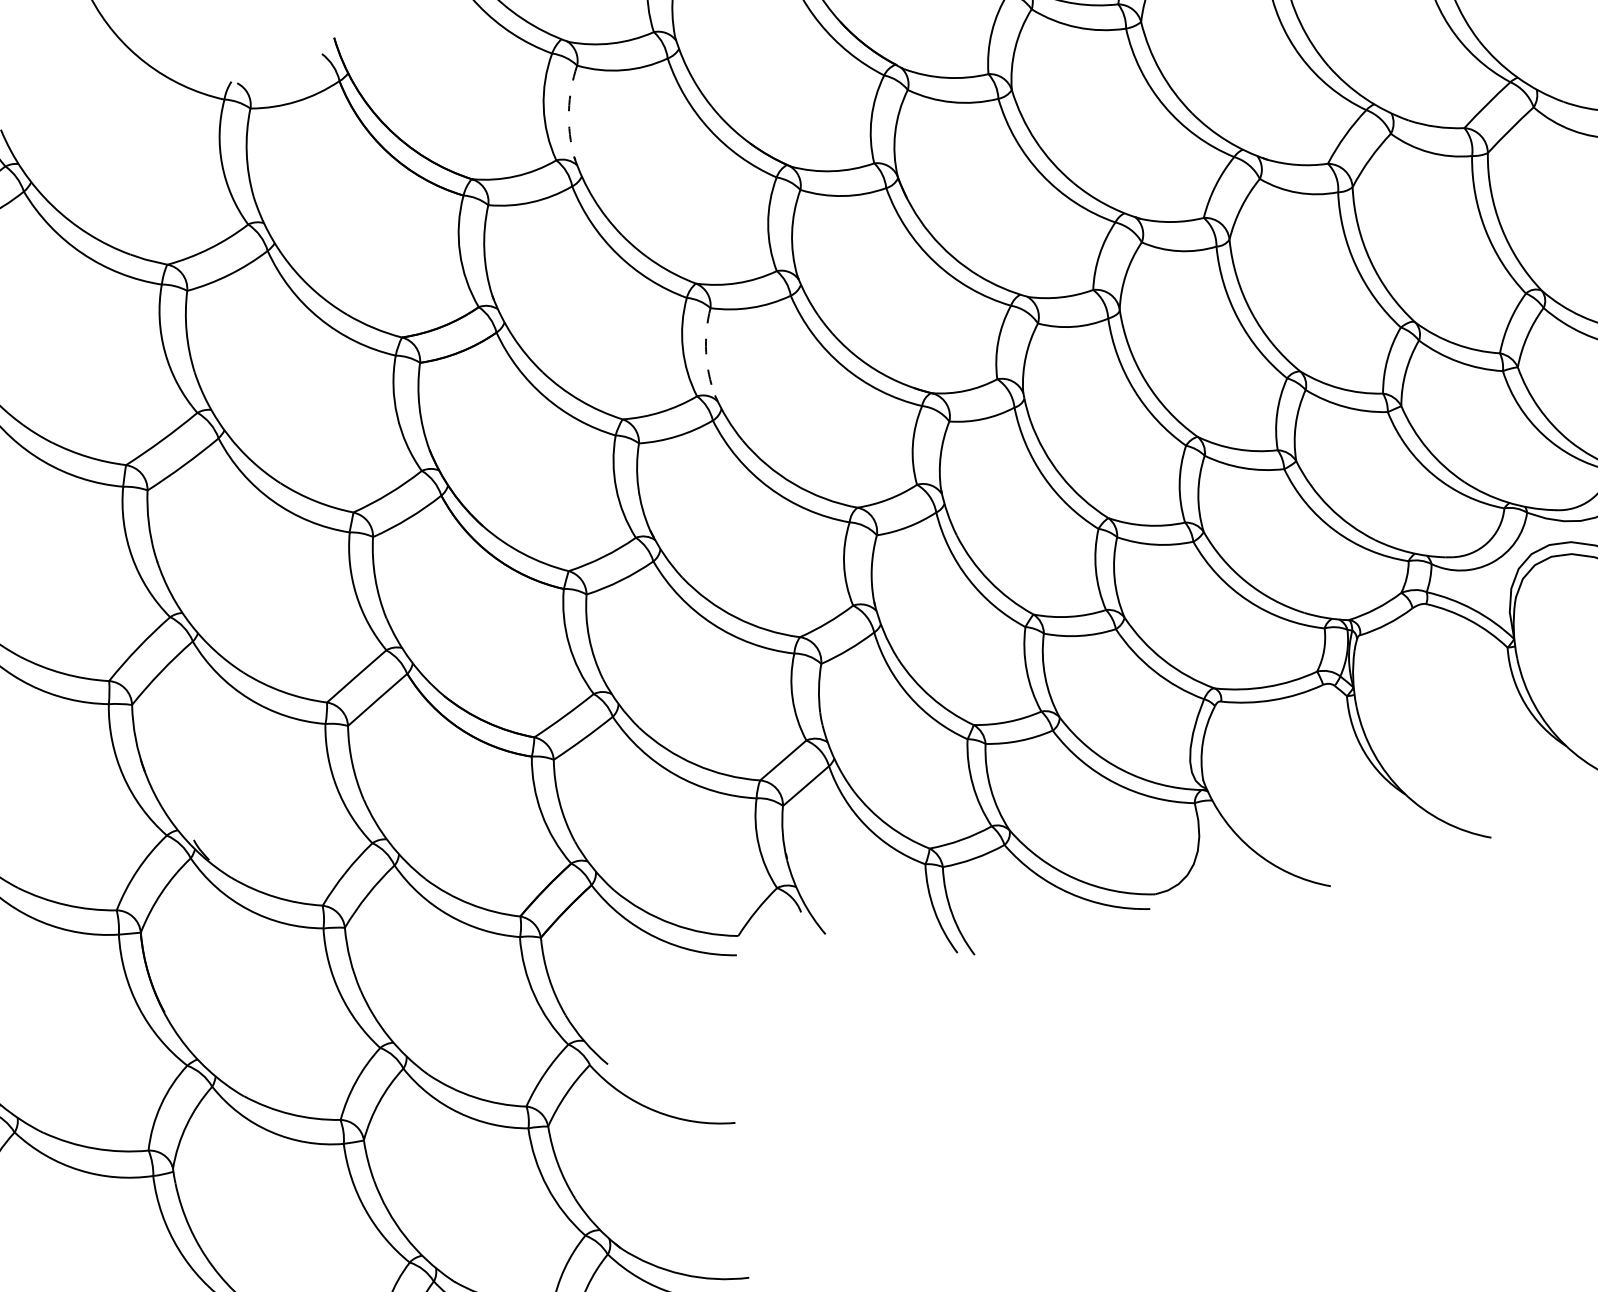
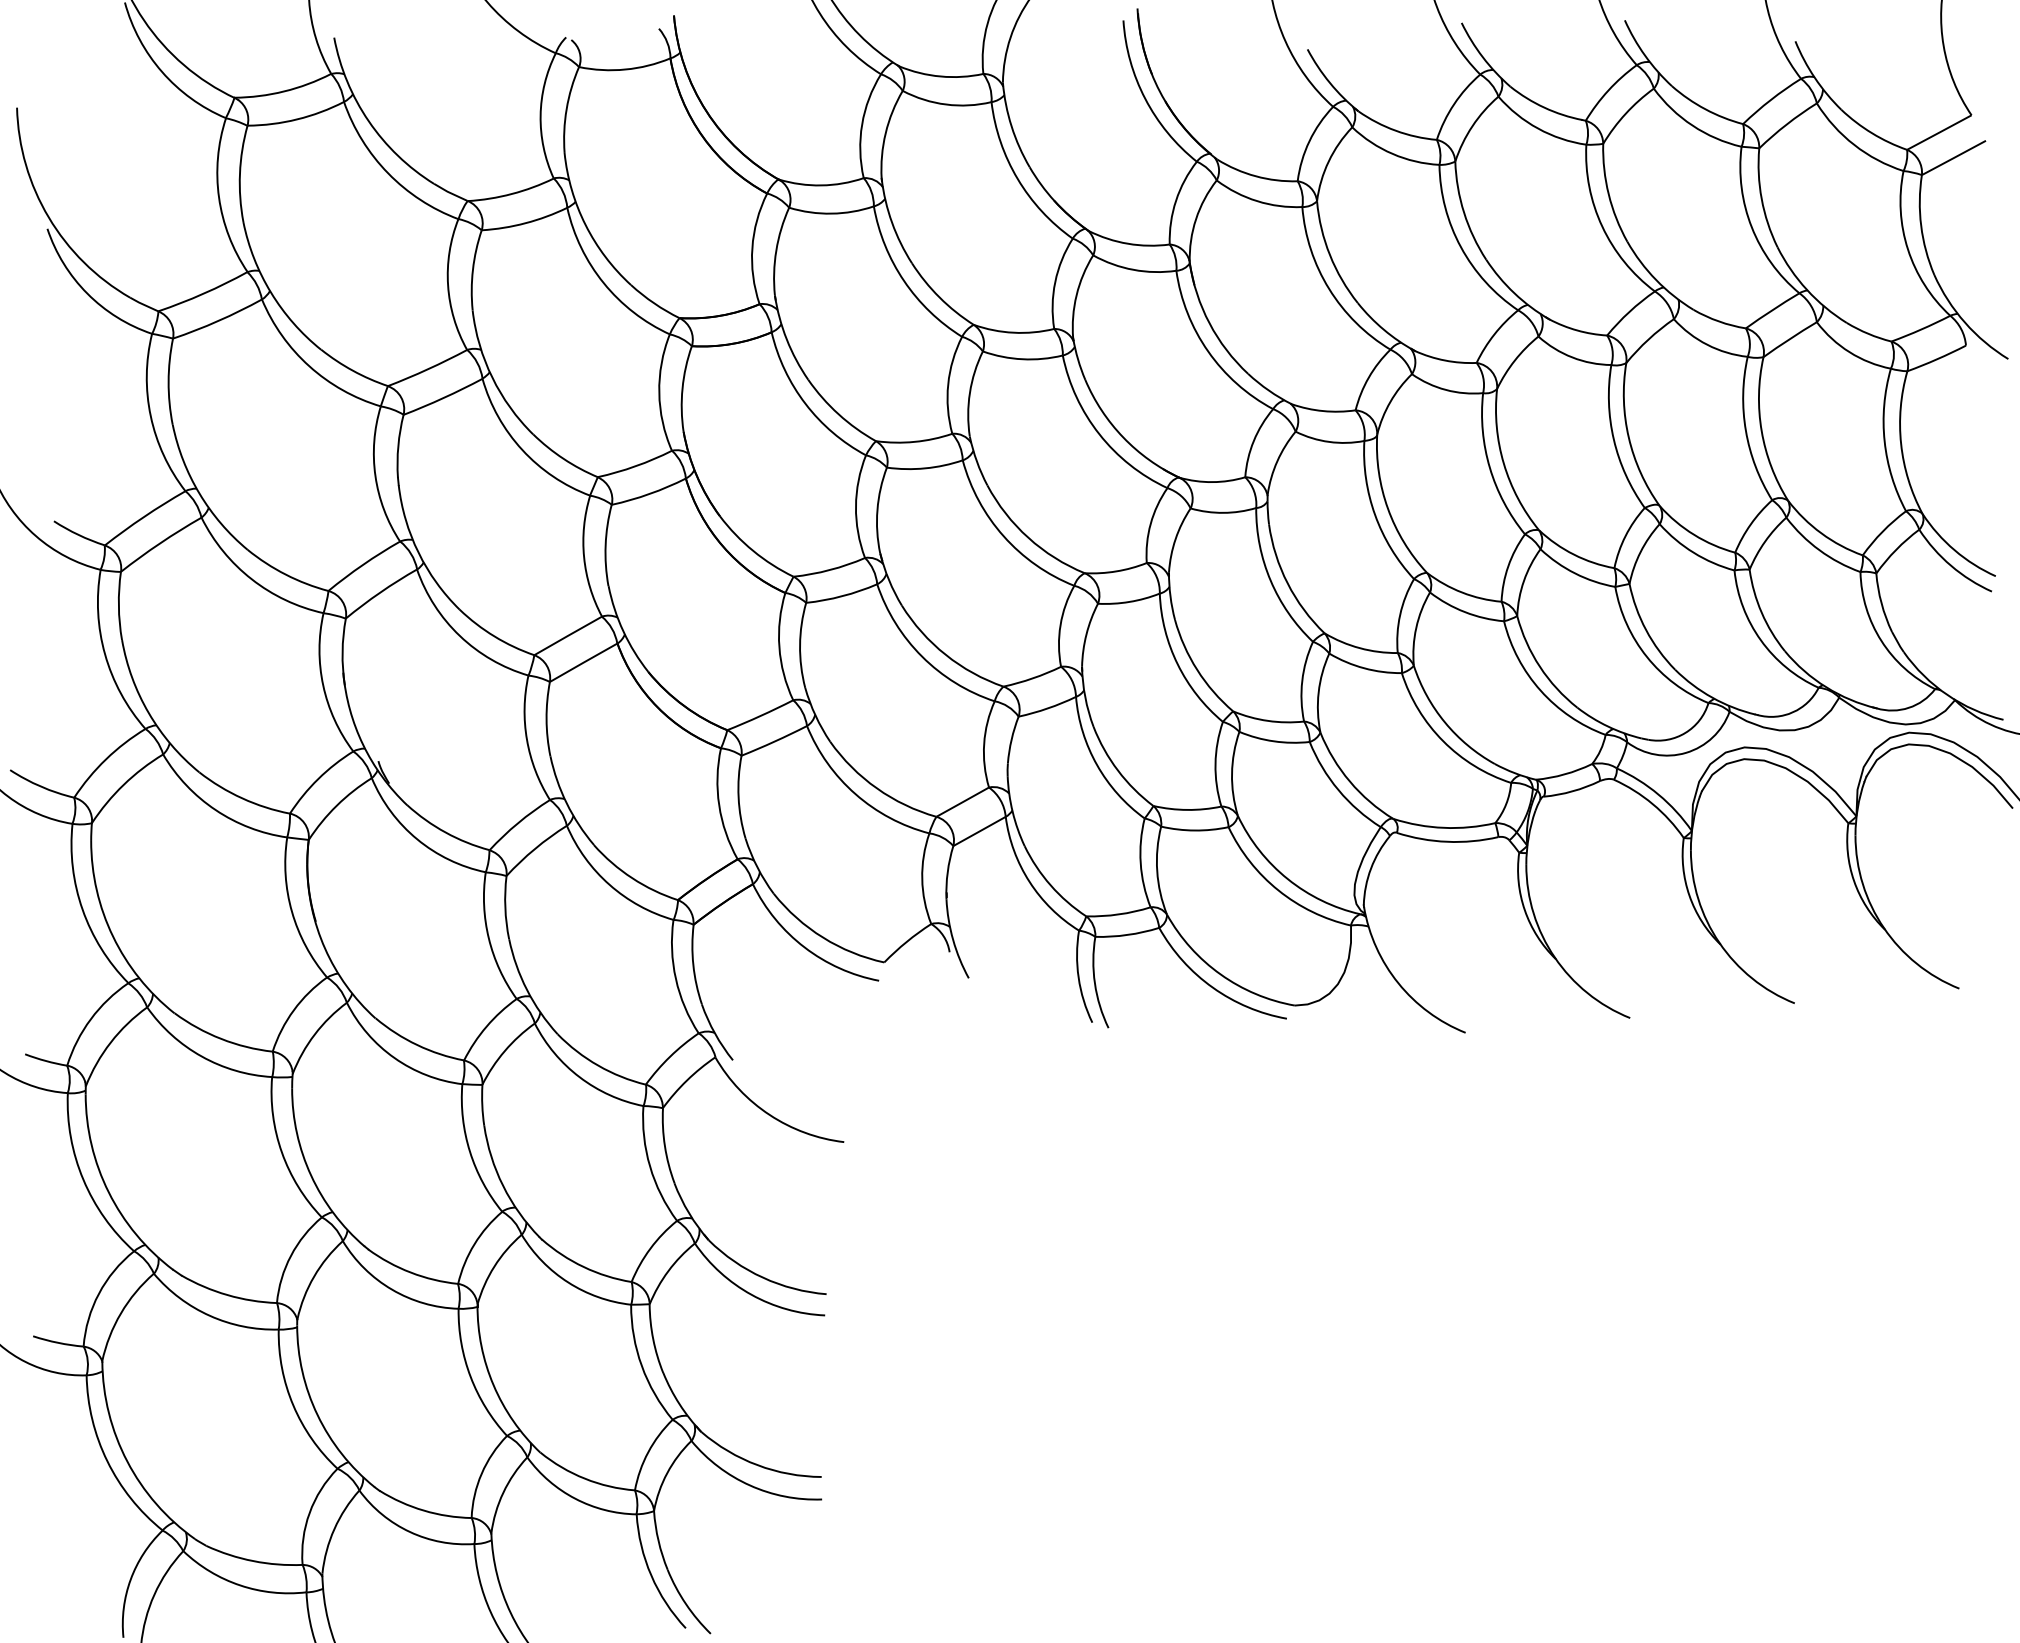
arc: (568, 111) -> (885, 133), dashed -> solid
arc: (705, 351) -> (969, 392), dashed -> solid

